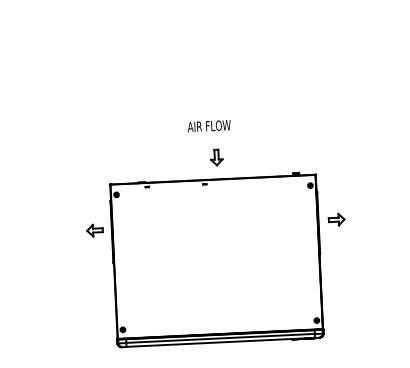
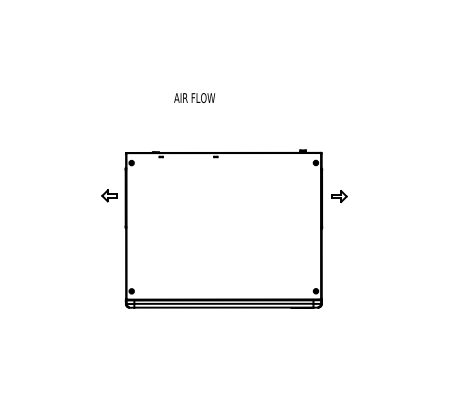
text: (209, 125) -> (194, 97), moved
part: (215, 157) -> (227, 132), removed

